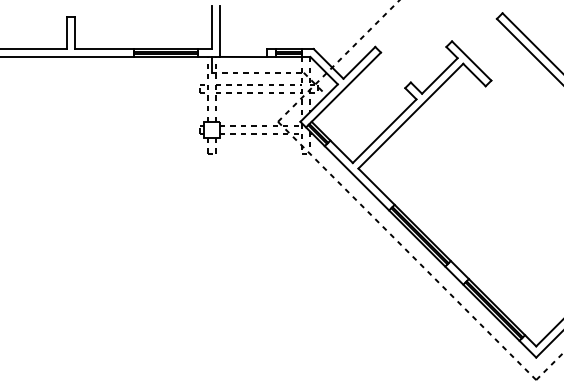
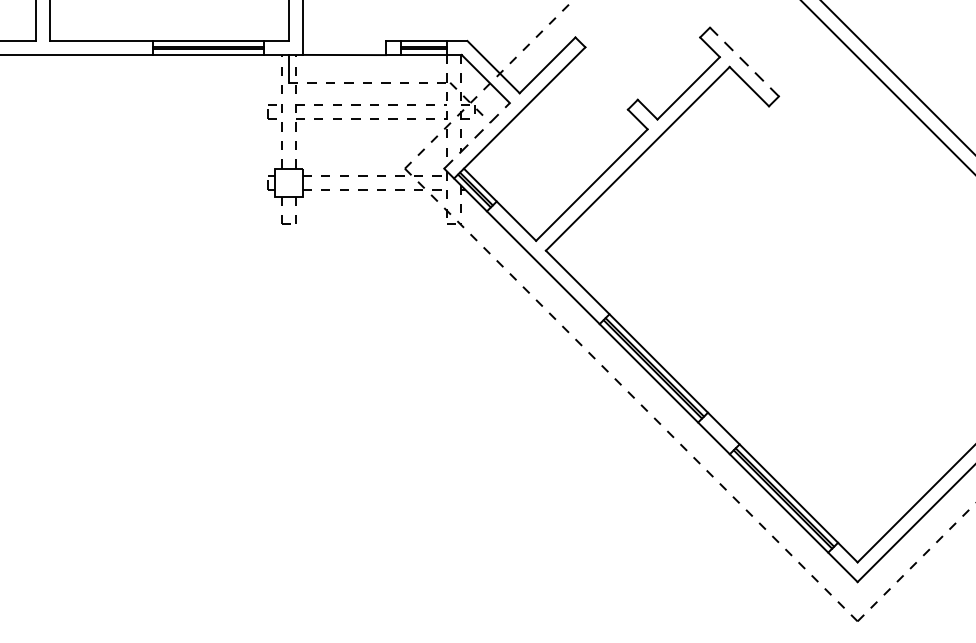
line: (471, 61) -> (744, 62), solid -> dashed
line: (319, 102) -> (477, 134), solid -> dashed

